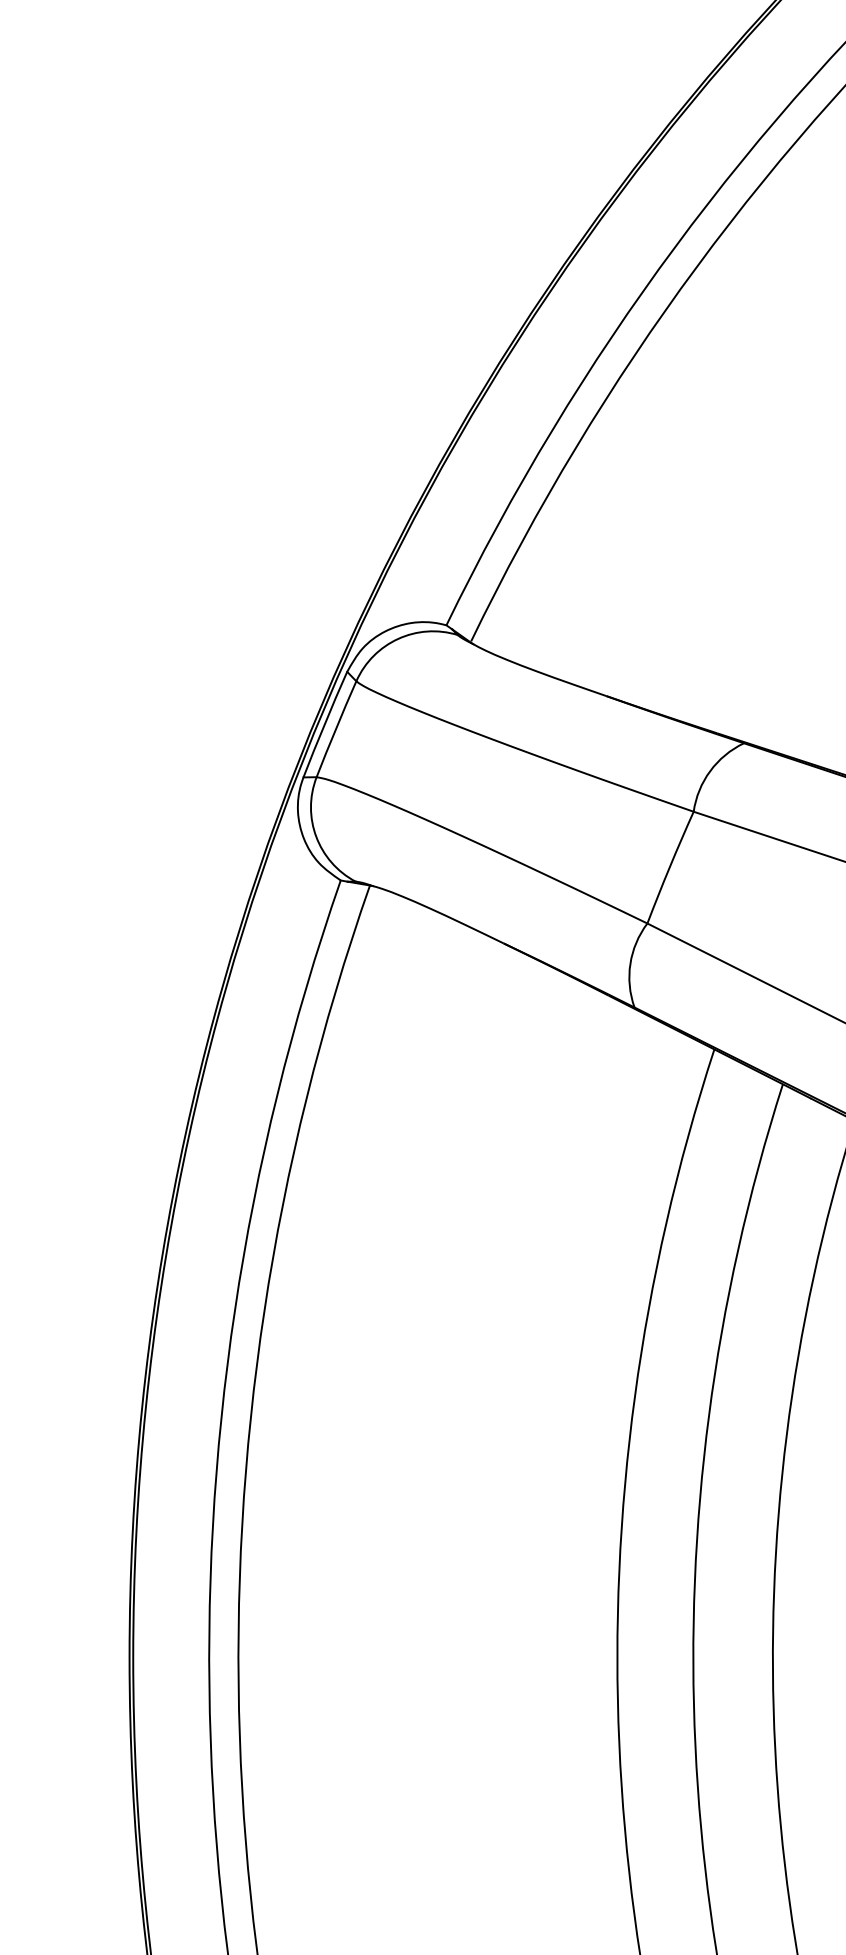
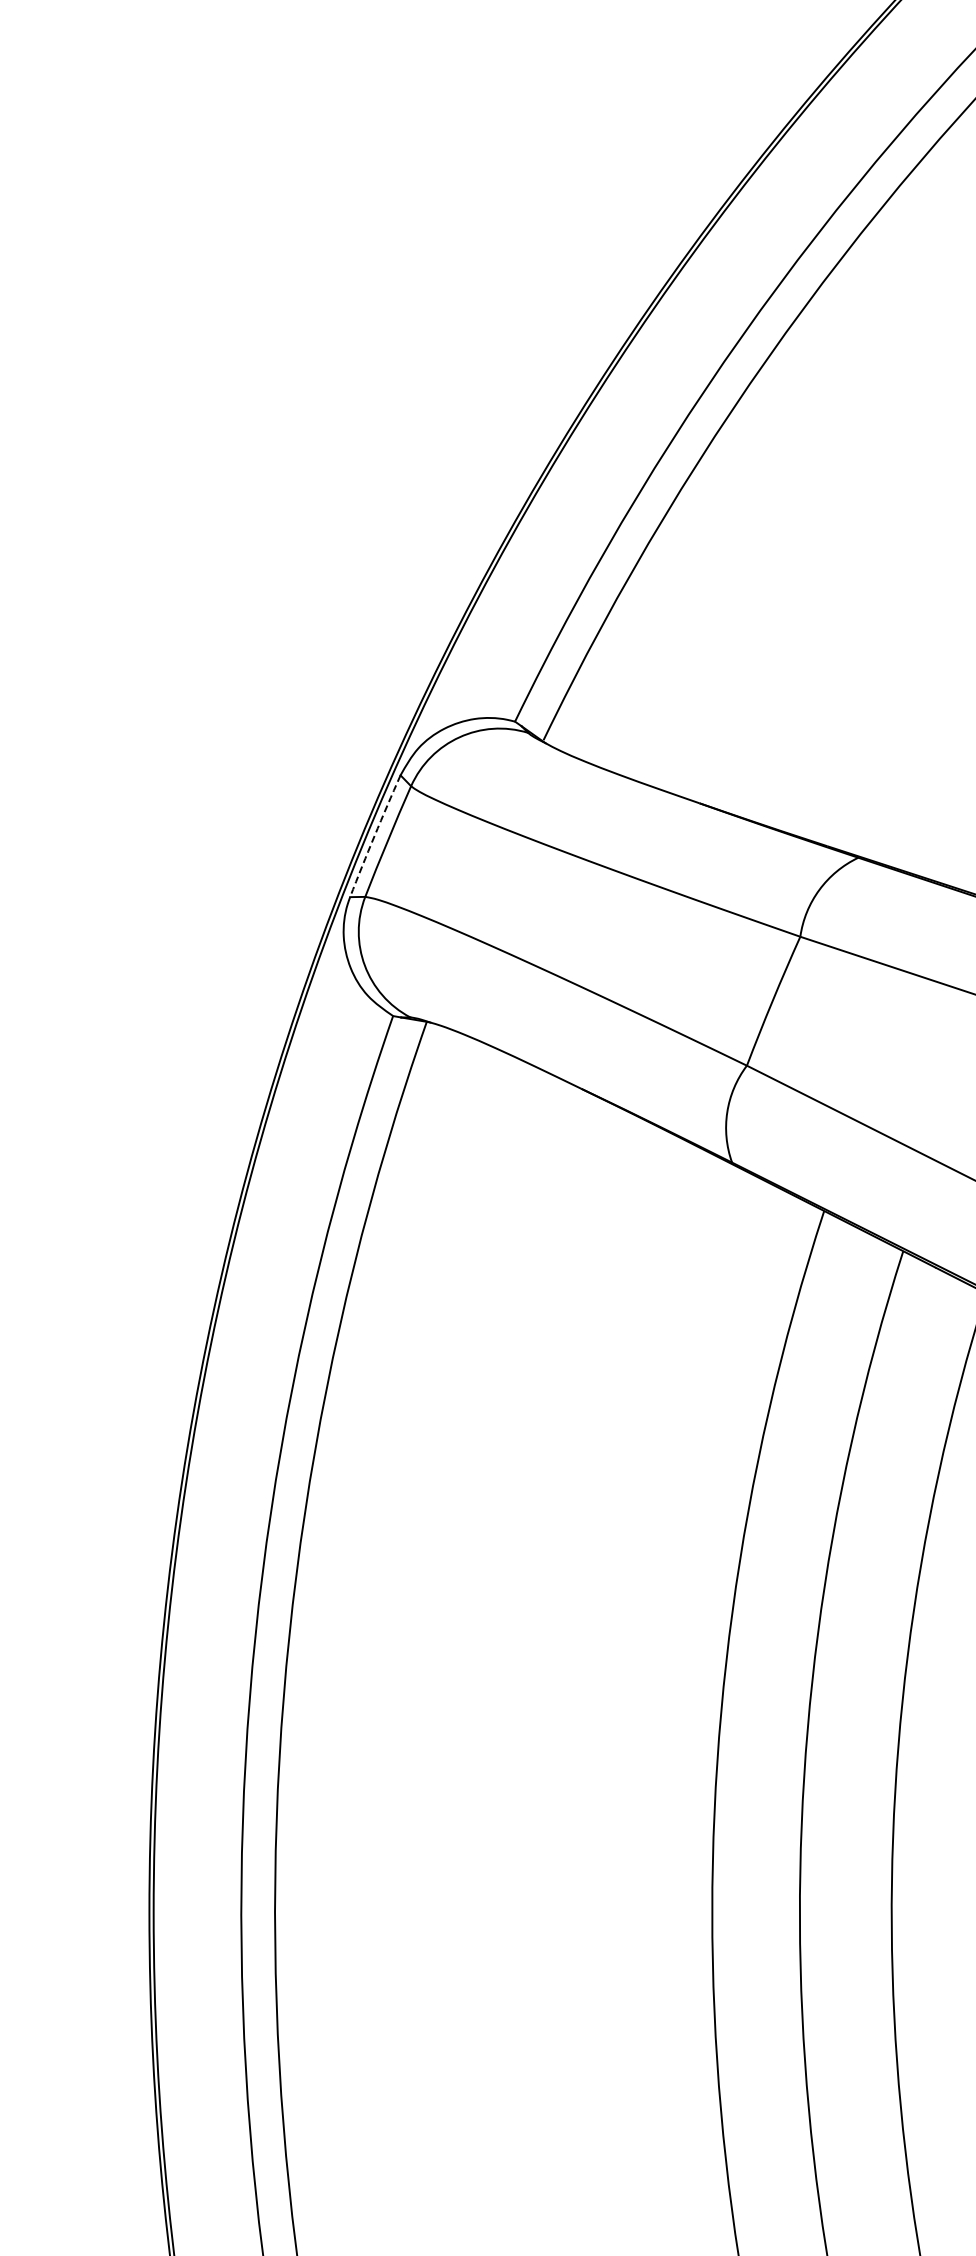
arc: (324, 723) -> (374, 835), solid -> dashed

